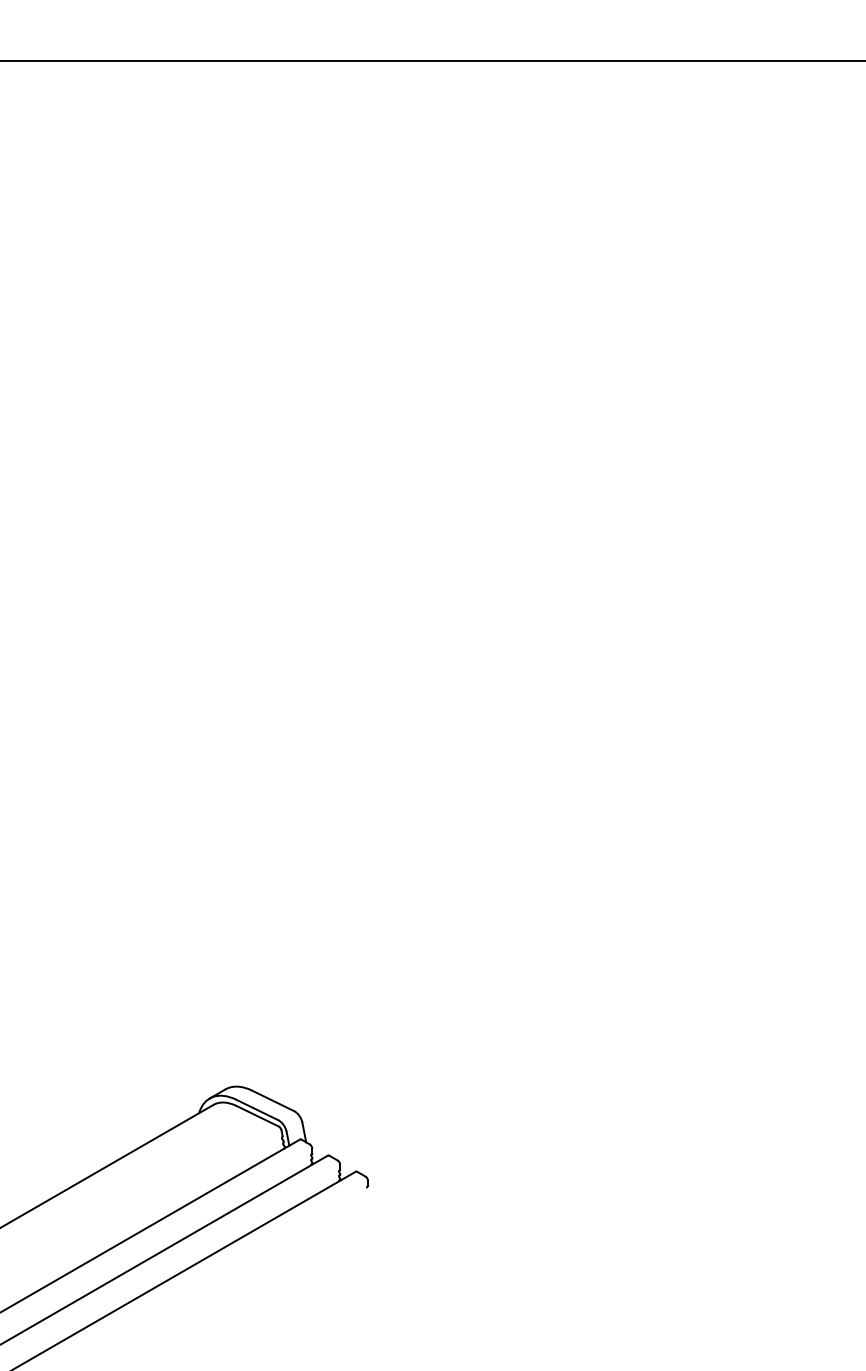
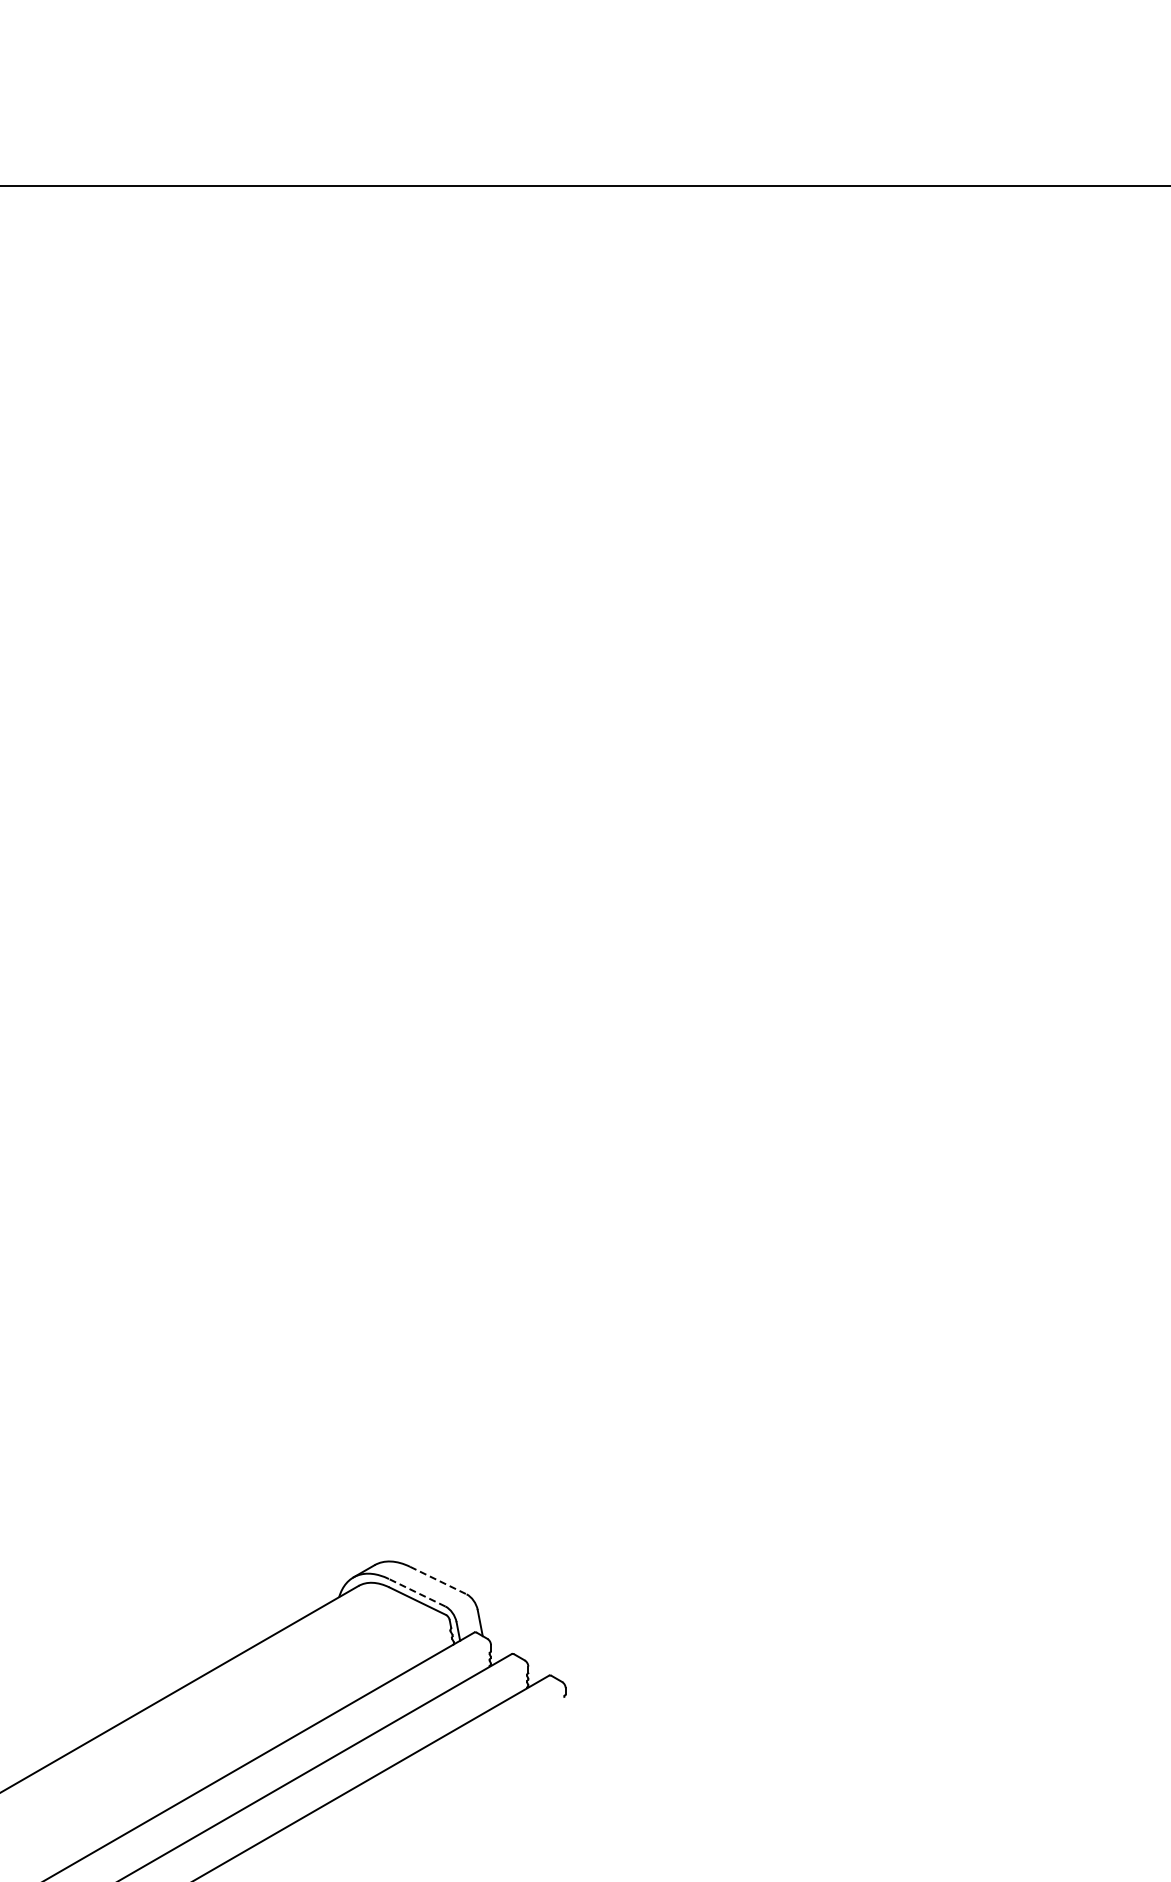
line: (273, 1100) -> (438, 1580), solid -> dashed
line: (256, 1109) -> (416, 1592), solid -> dashed

